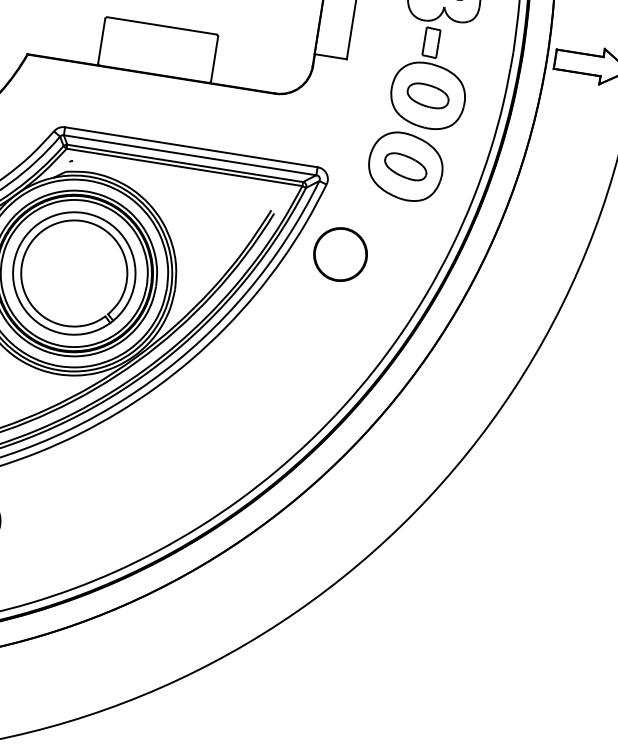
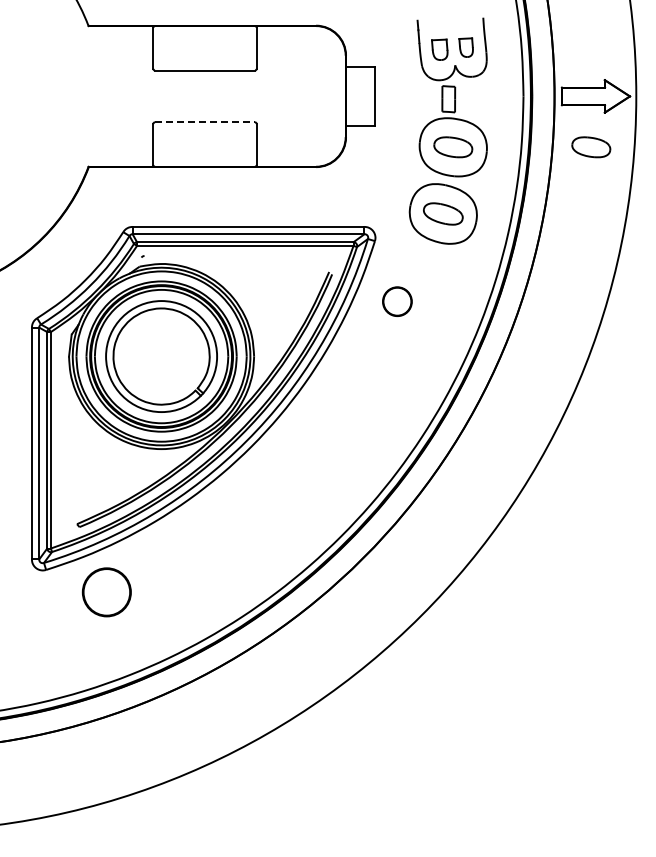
line: (162, 26) -> (205, 122), solid -> dashed
part: (578, 119) -> (591, 147), added
circle: (340, 254) -> (397, 301), size x0.6

